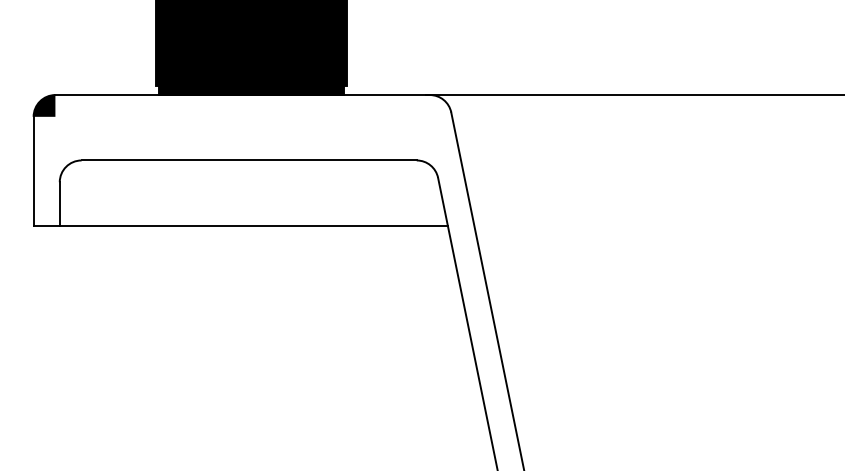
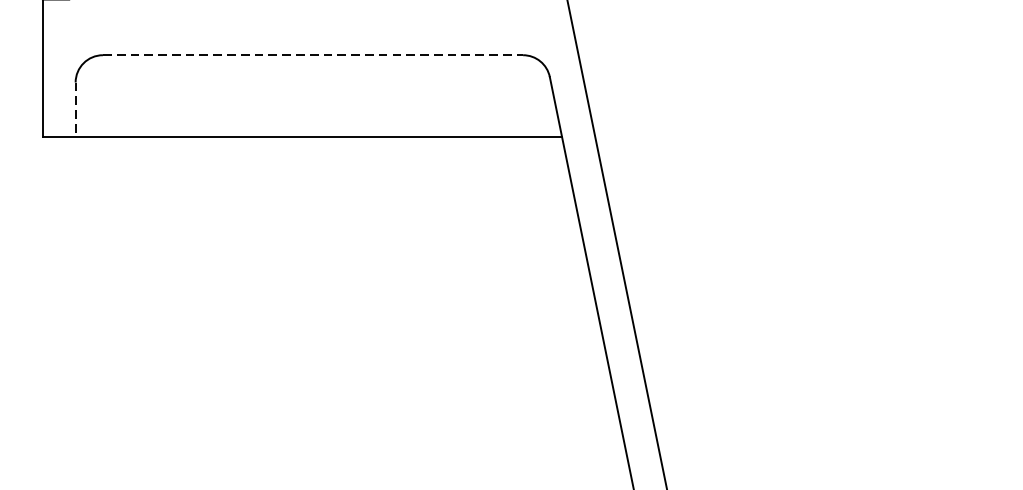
line: (249, 160) -> (313, 55), solid -> dashed
line: (59, 204) -> (75, 110), solid -> dashed

